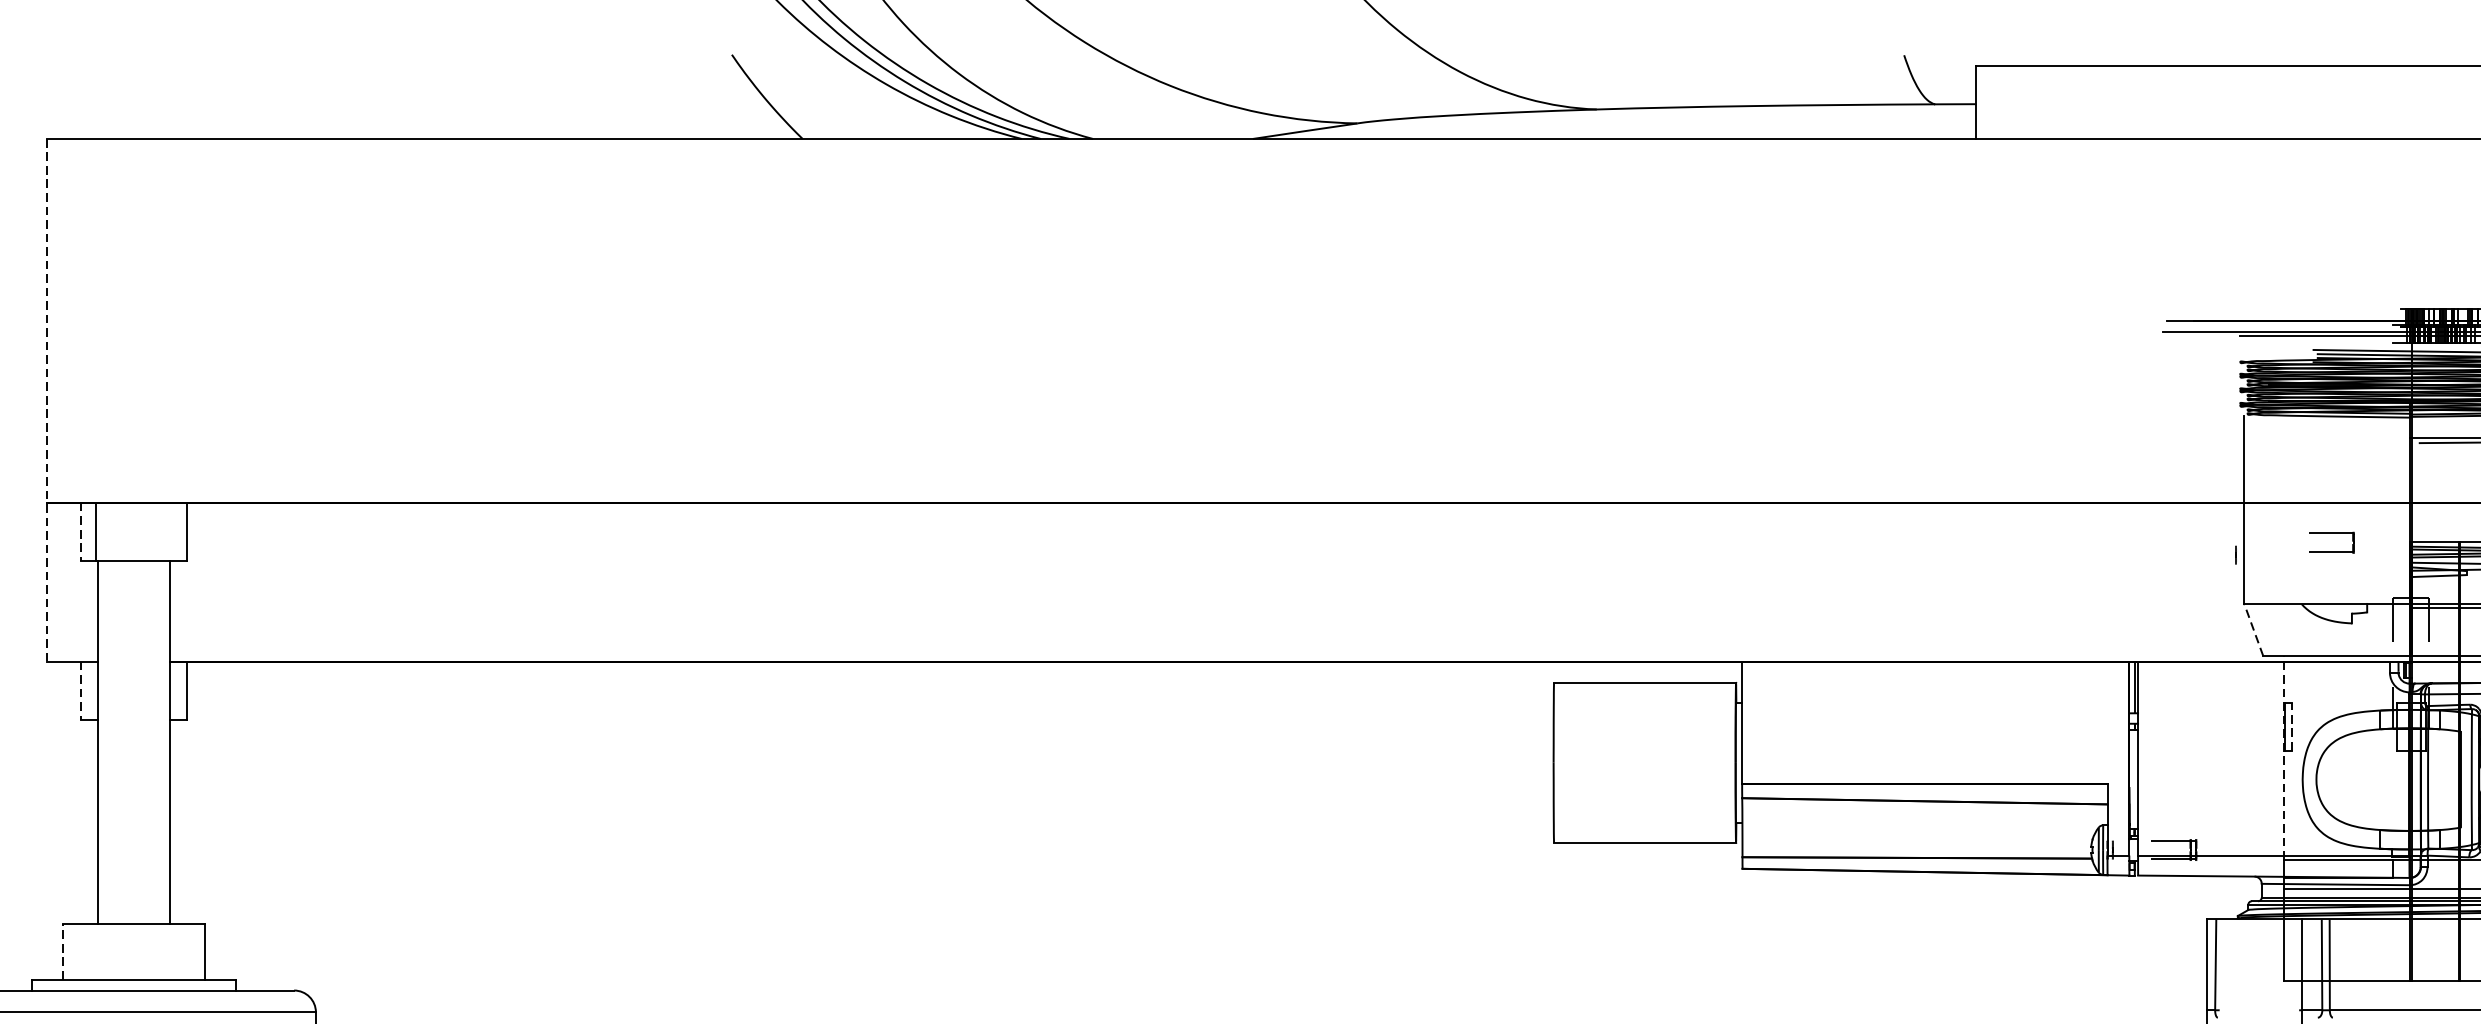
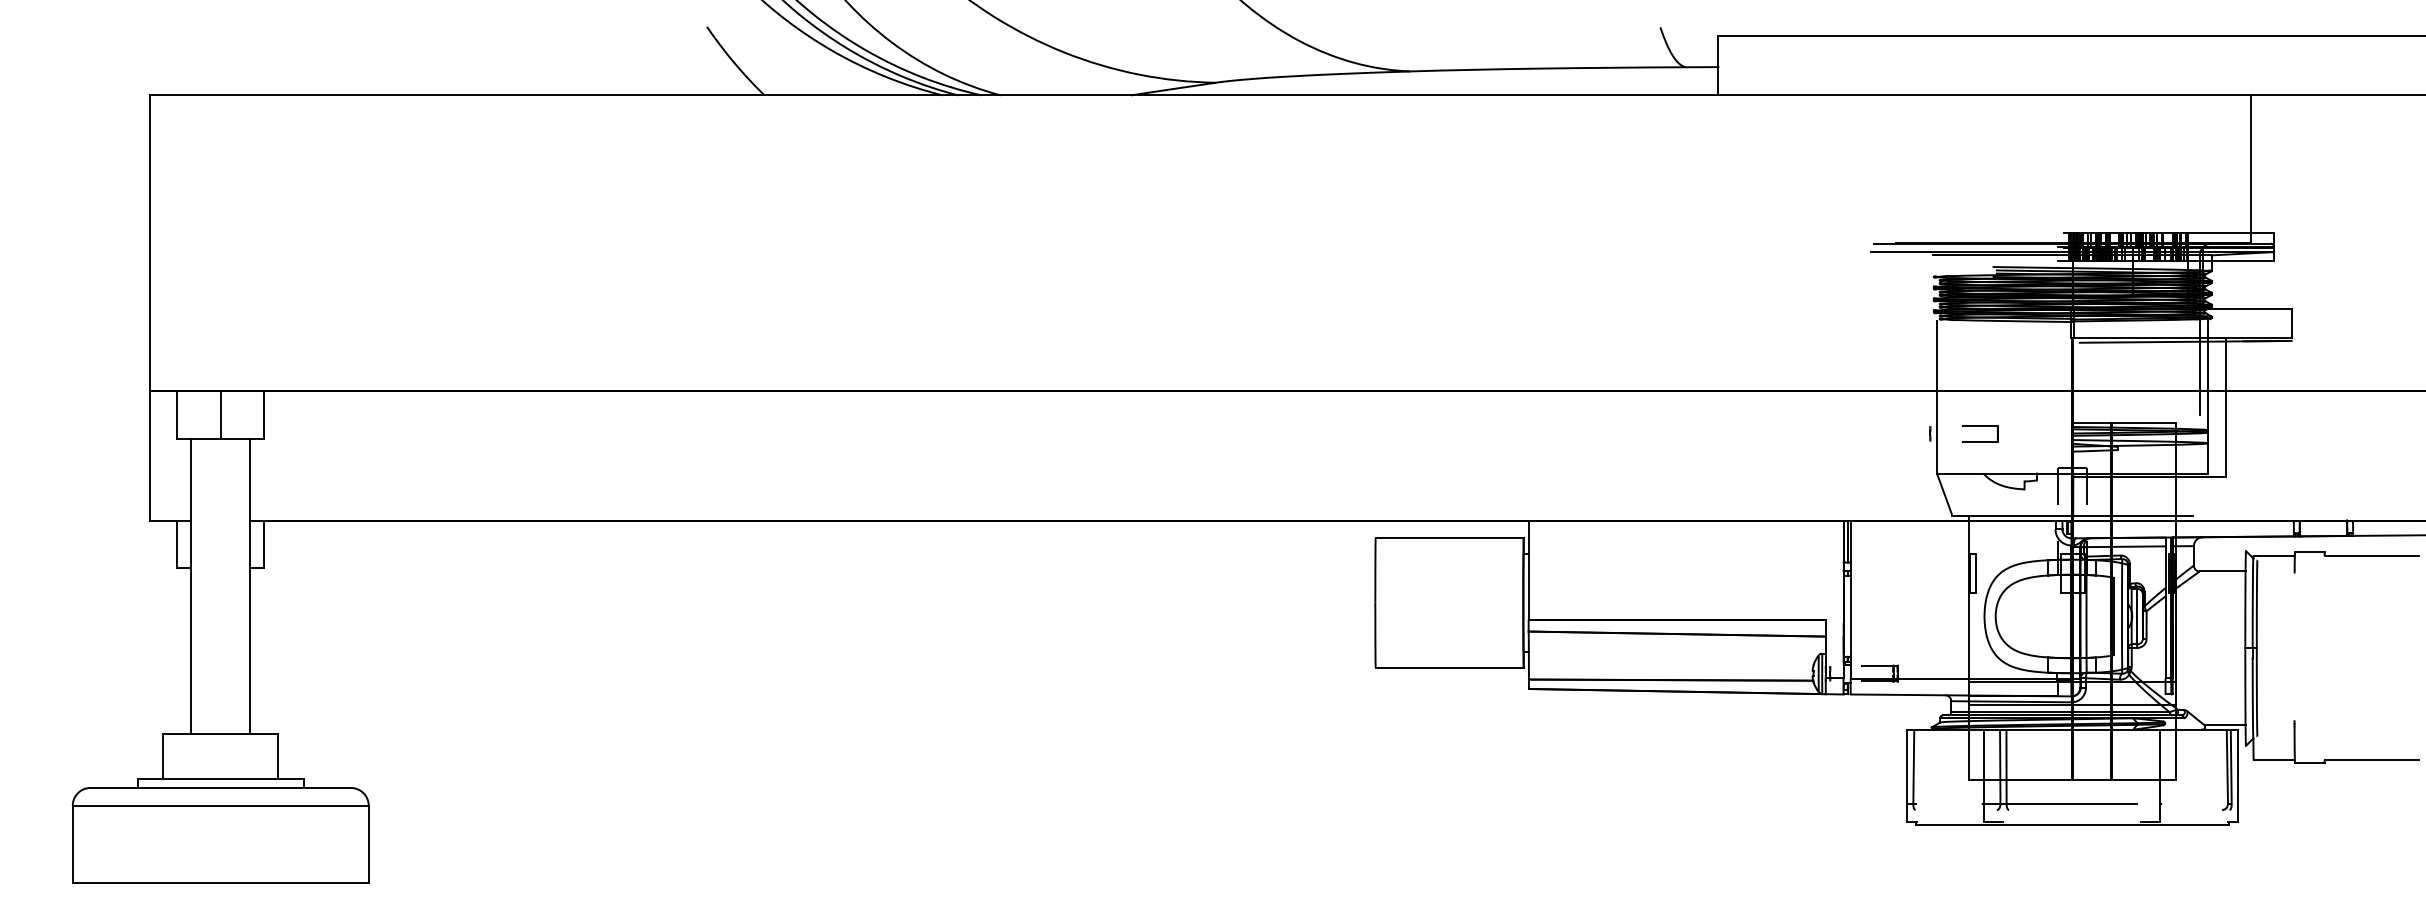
line: (46, 399) -> (149, 307), dashed -> solid
line: (95, 531) -> (220, 414), moved
line: (80, 532) -> (177, 415), dashed -> solid
part: (2332, 533) -> (1980, 426), moved
line: (2253, 629) -> (1944, 494), dashed -> solid
line: (80, 691) -> (177, 544), dashed -> solid
line: (2292, 726) -> (1976, 573), dashed -> solid
line: (2282, 757) -> (1968, 598), dashed -> solid
line: (63, 951) -> (163, 756), dashed -> solid

